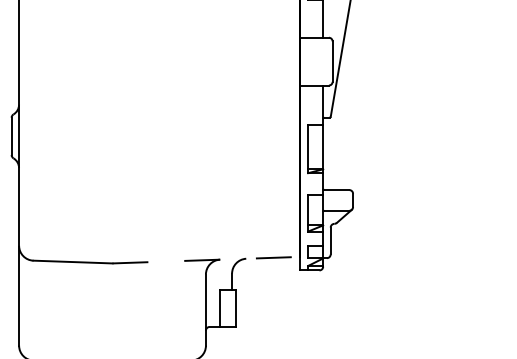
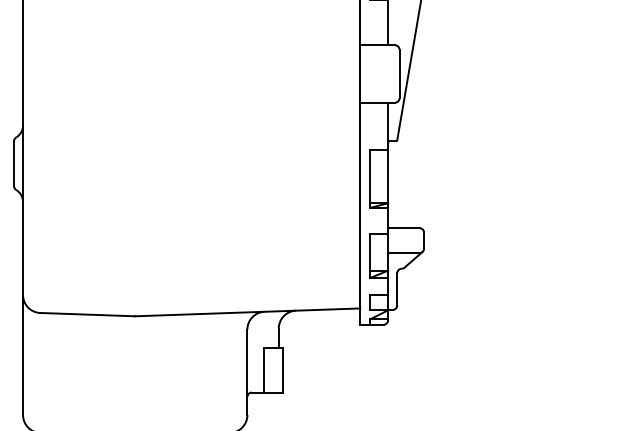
line: (206, 260) -> (248, 312), dashed -> solid

